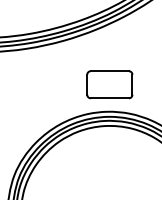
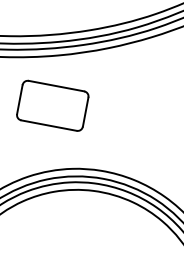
part: (109, 84) -> (52, 105), moved

